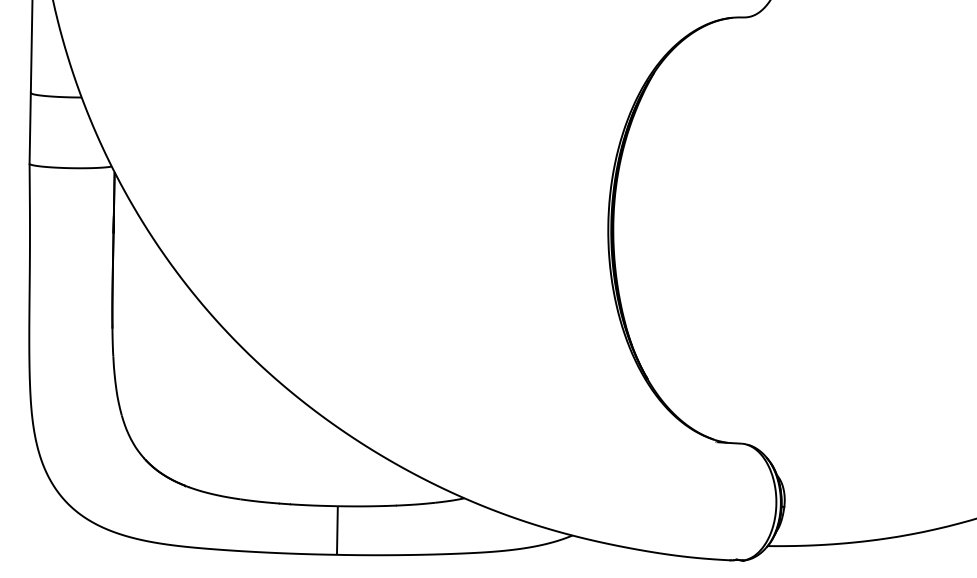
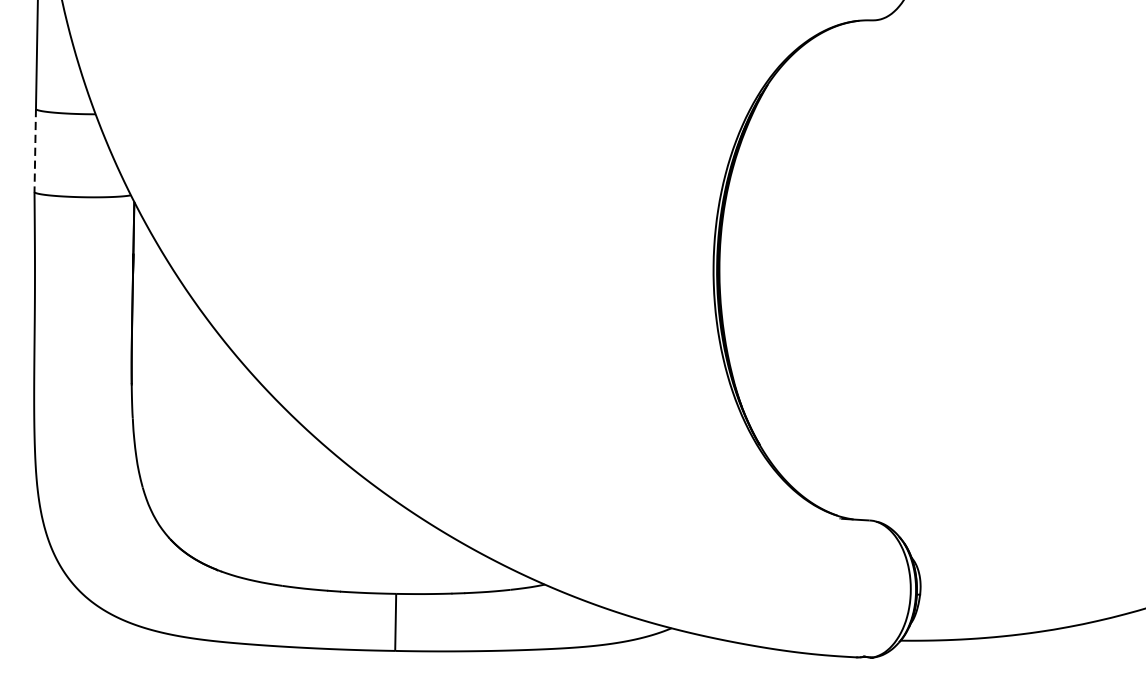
line: (30, 128) -> (35, 150), solid -> dashed

